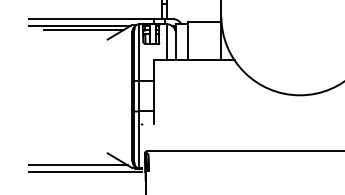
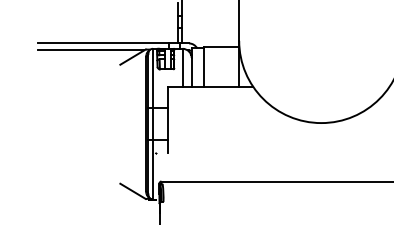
line: (83, 29) -> (94, 54), removed
line: (78, 165) -> (89, 196), removed
line: (84, 172) -> (96, 203), removed

